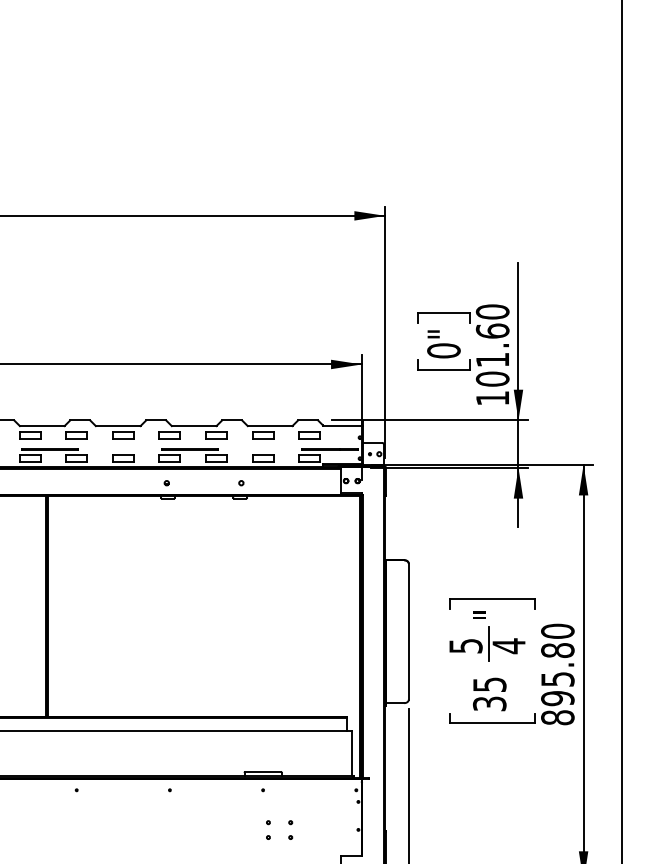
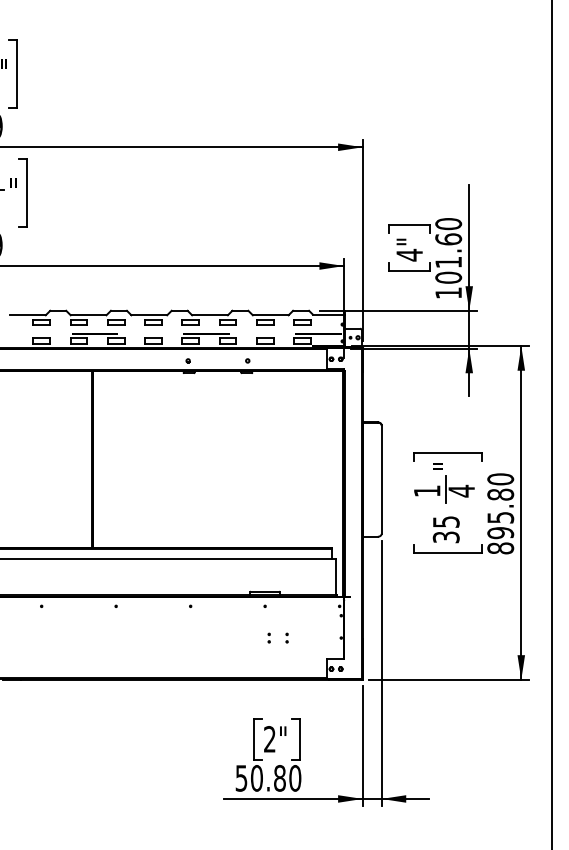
text: (443, 350) -> (409, 254), 0" -> 4"
text: (466, 645) -> (427, 490), 5 -> 1
part: (267, 829) -> (268, 637), size x0.62
part: (289, 829) -> (286, 637), size x0.62

